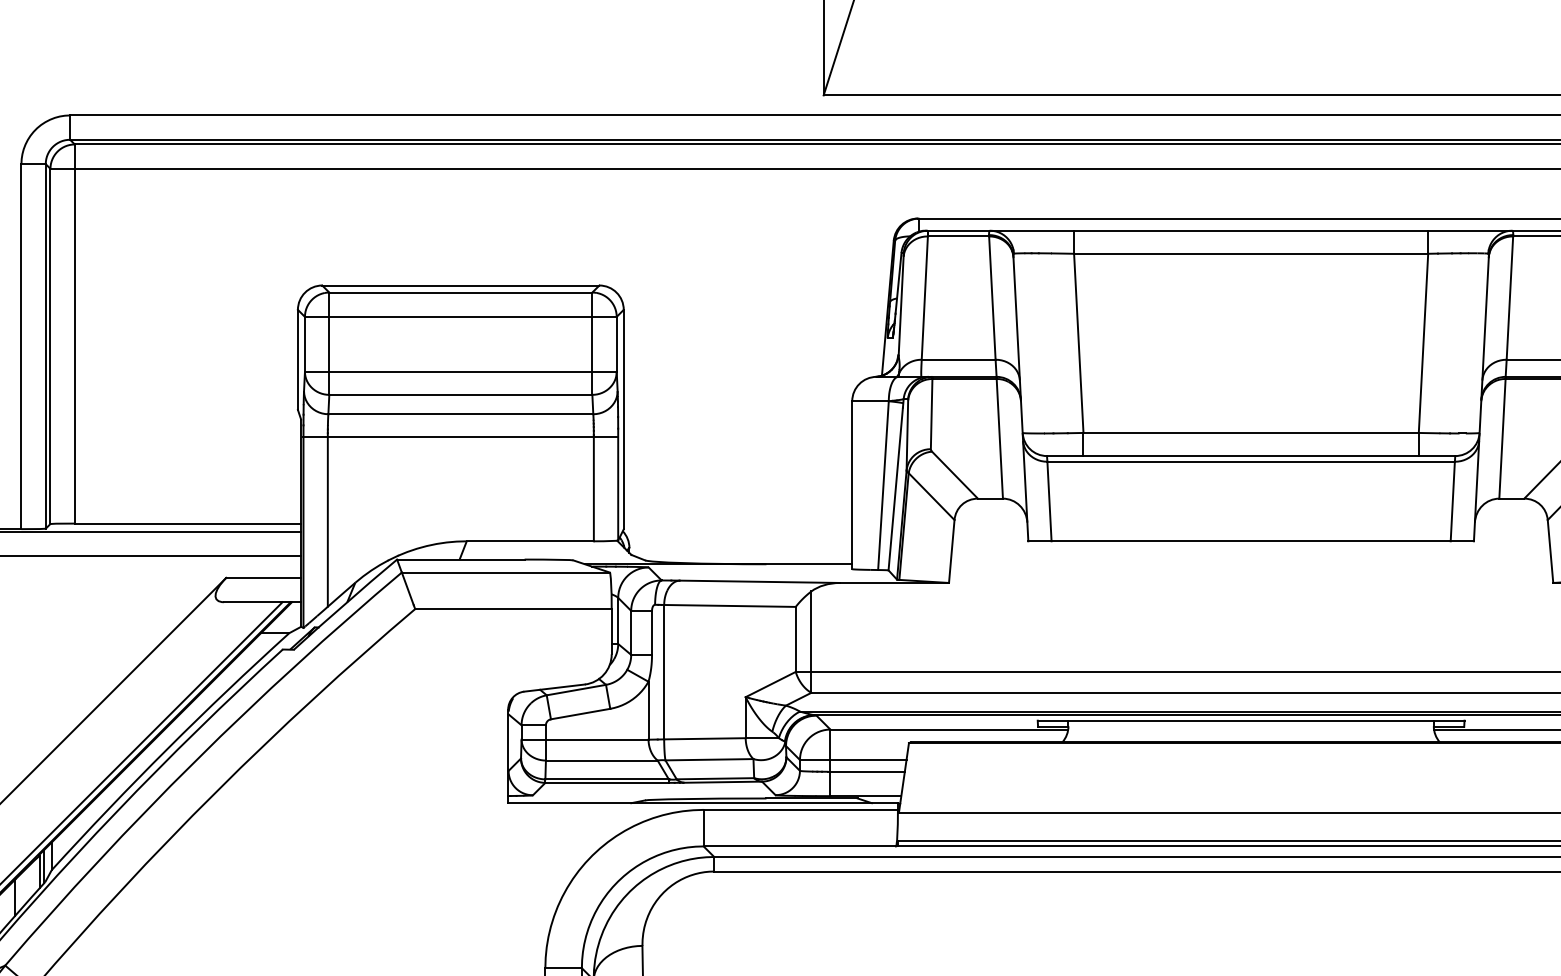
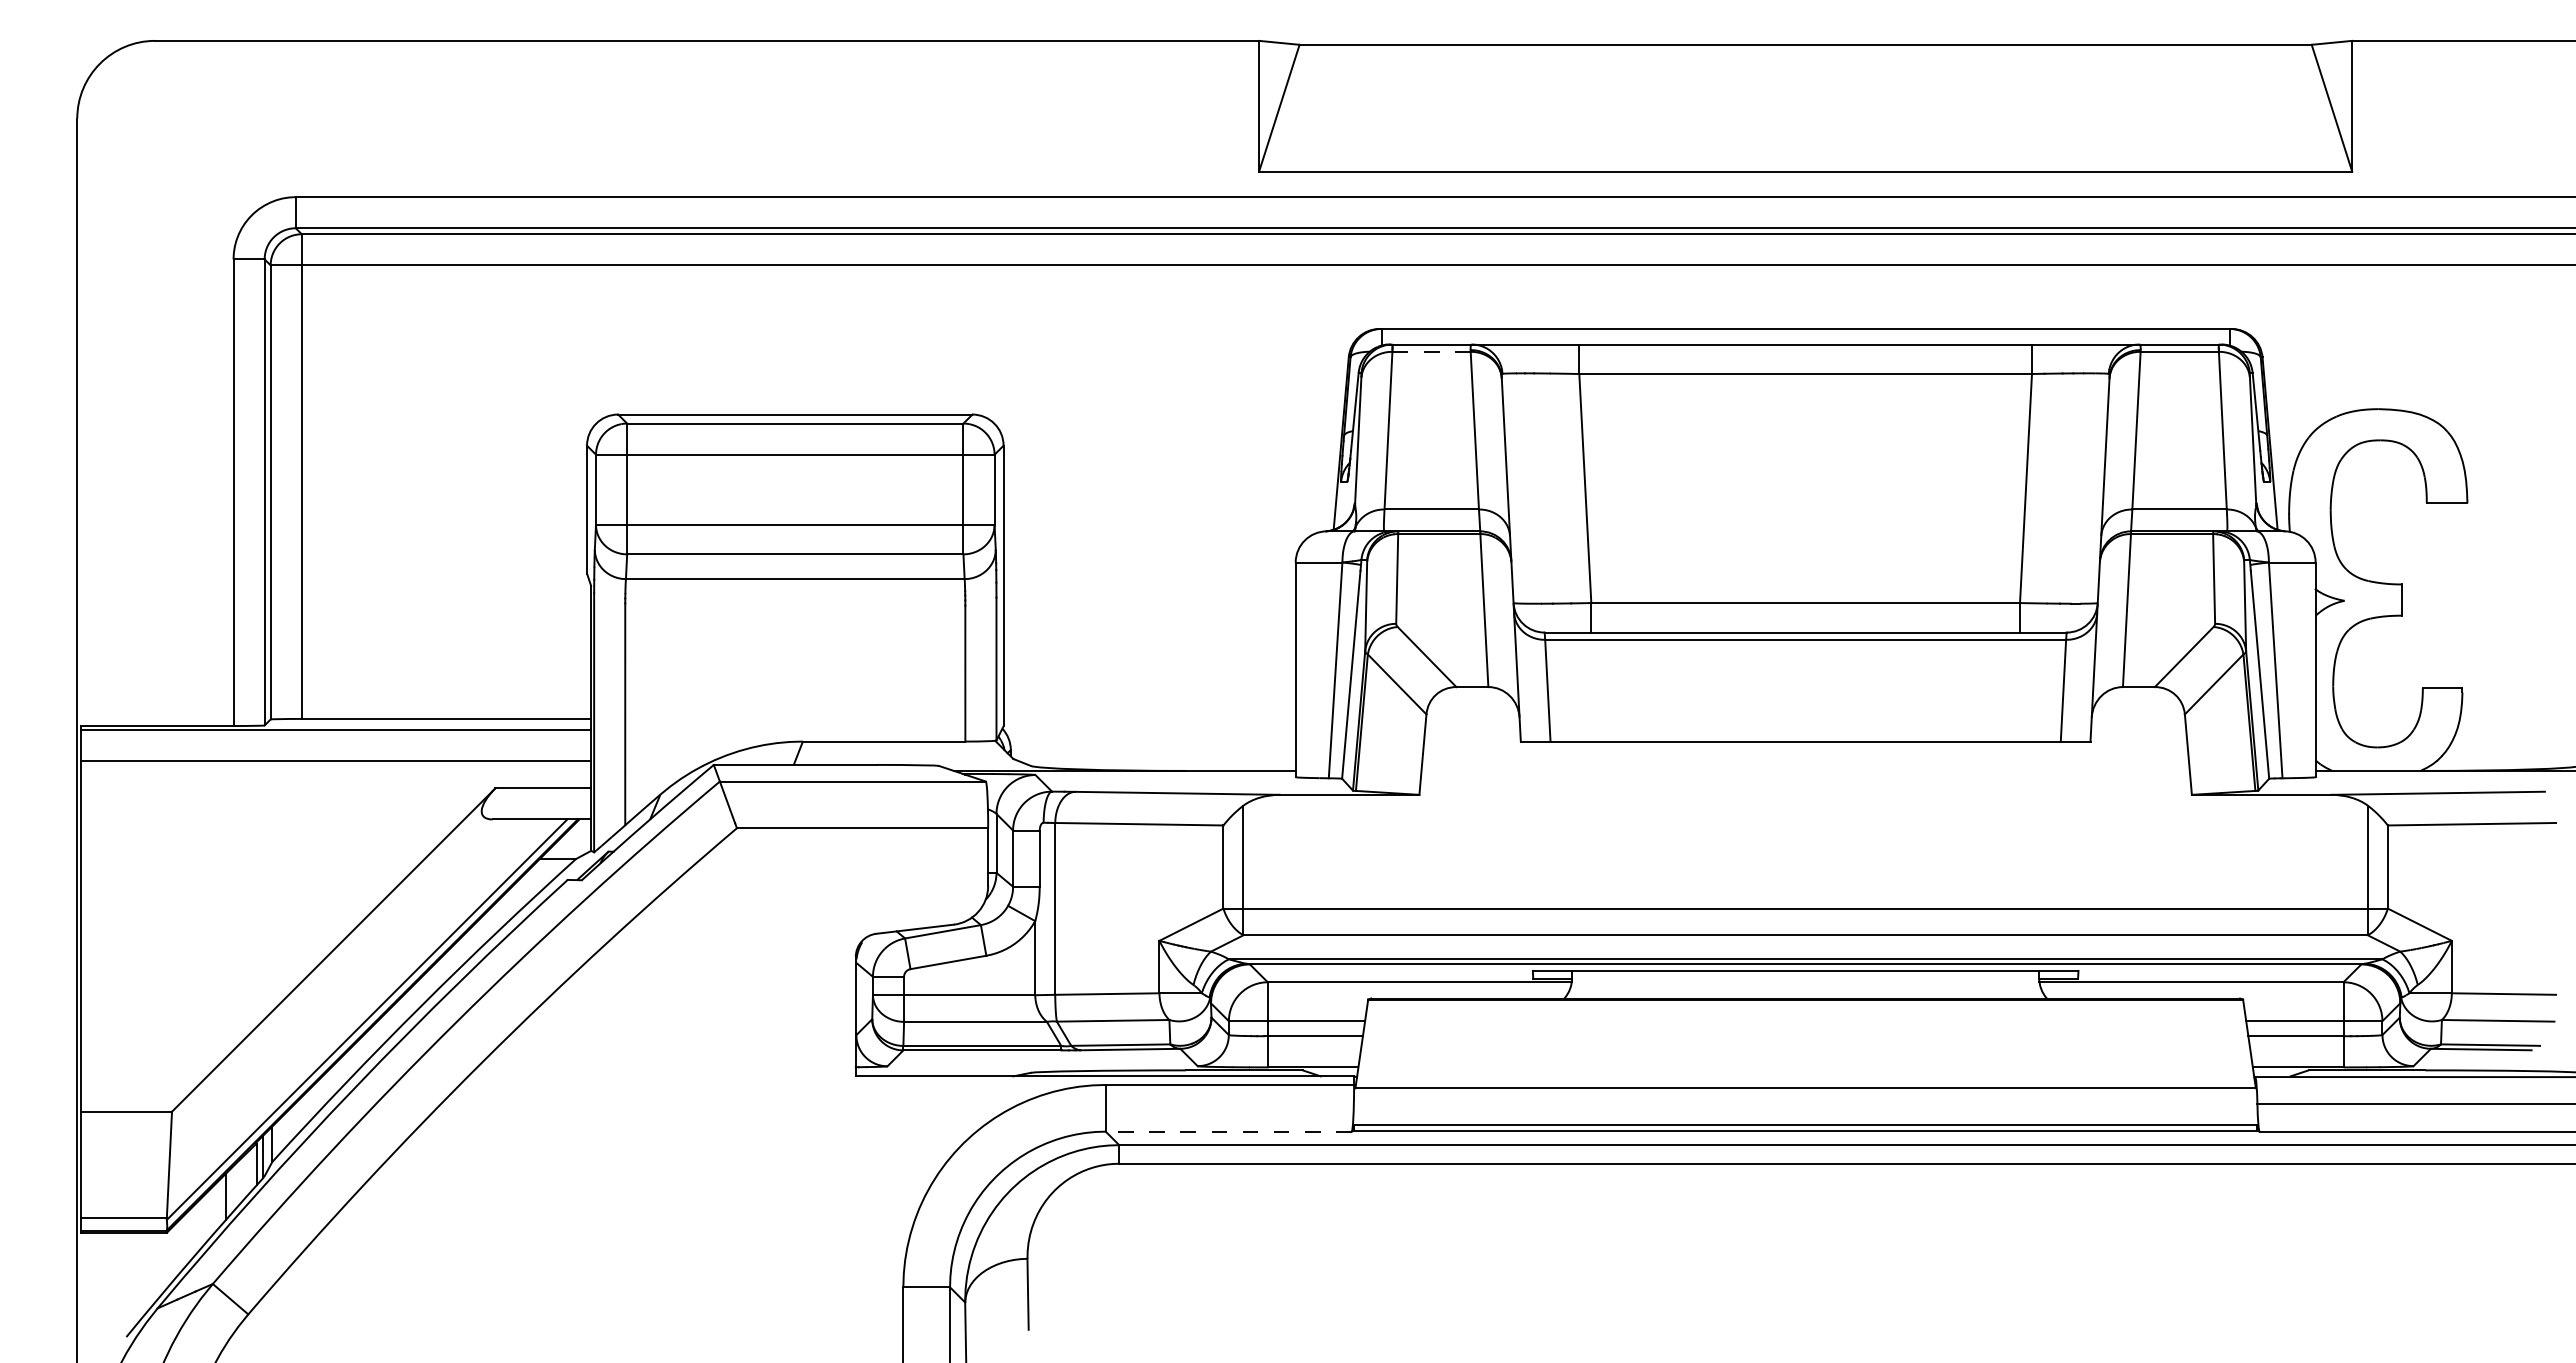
line: (958, 236) -> (1431, 351), solid -> dashed
line: (460, 437) -> (795, 608), removed
line: (799, 846) -> (1228, 1131), solid -> dashed

